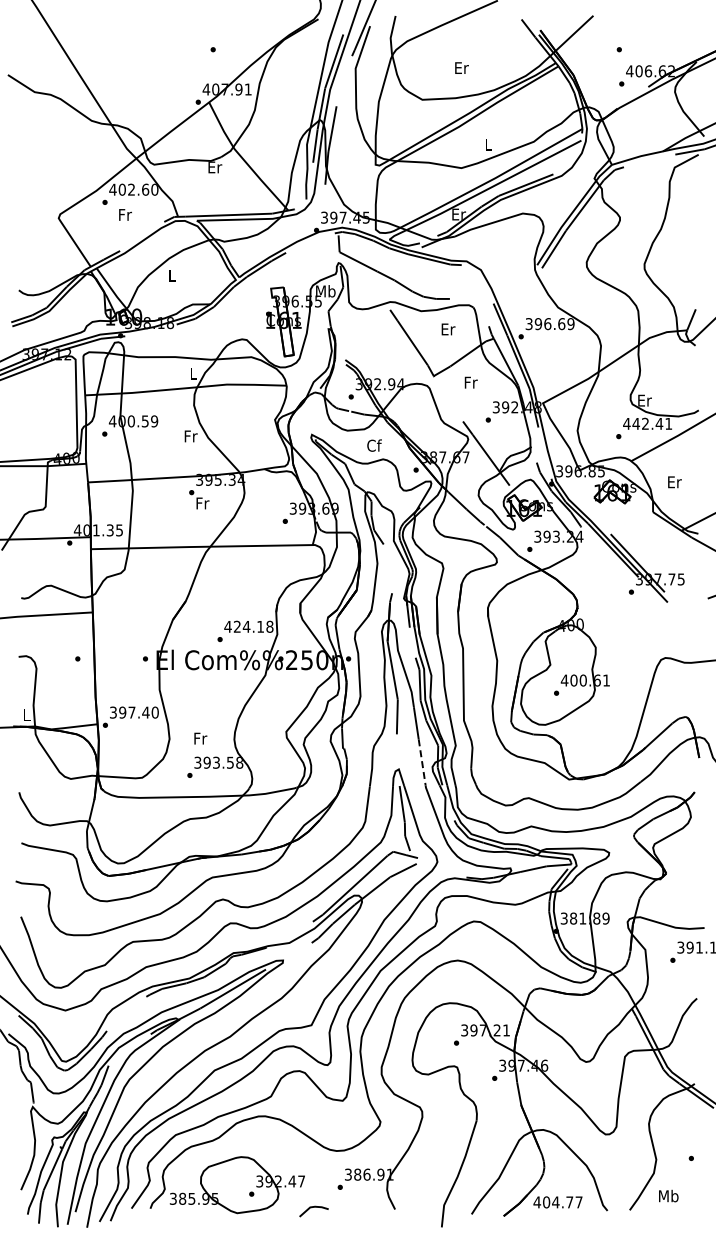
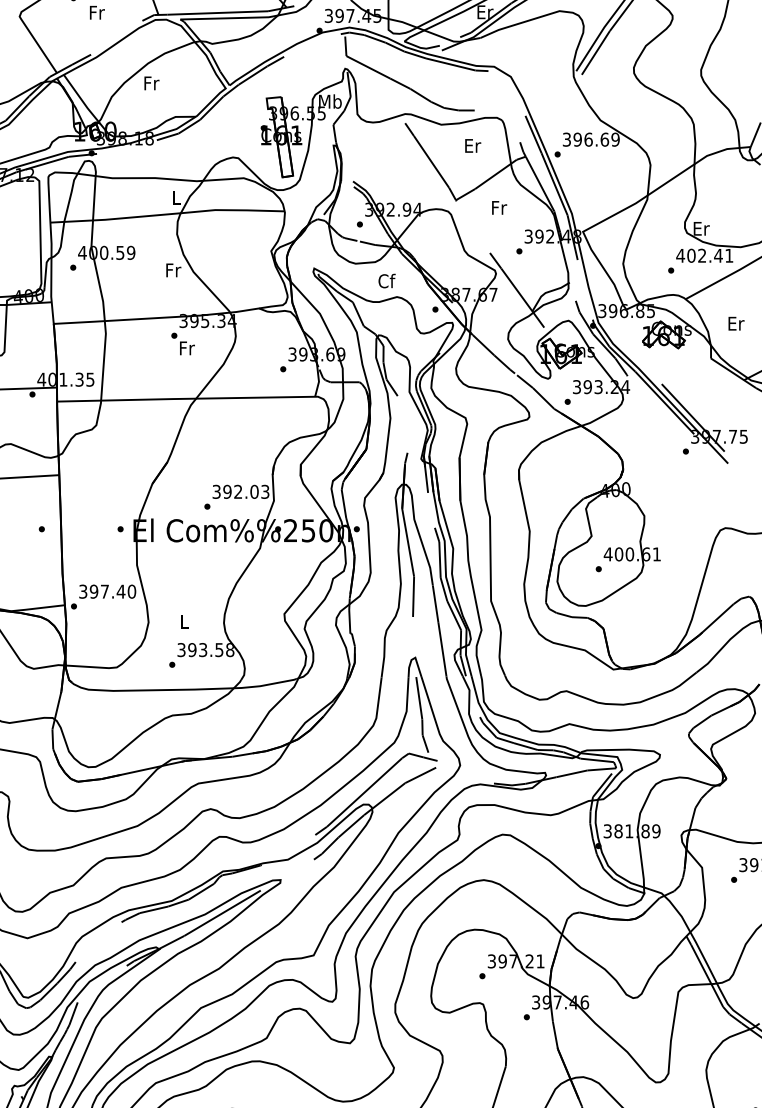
text: (172, 275) -> (152, 83), L -> Fr
text: (636, 423) -> (691, 255), 442.41 -> 402.41
text: (248, 626) -> (240, 491), 424.18 -> 392.03
text: (200, 738) -> (184, 621), Fr -> L
line: (422, 762) -> (442, 649), dashed -> solid

